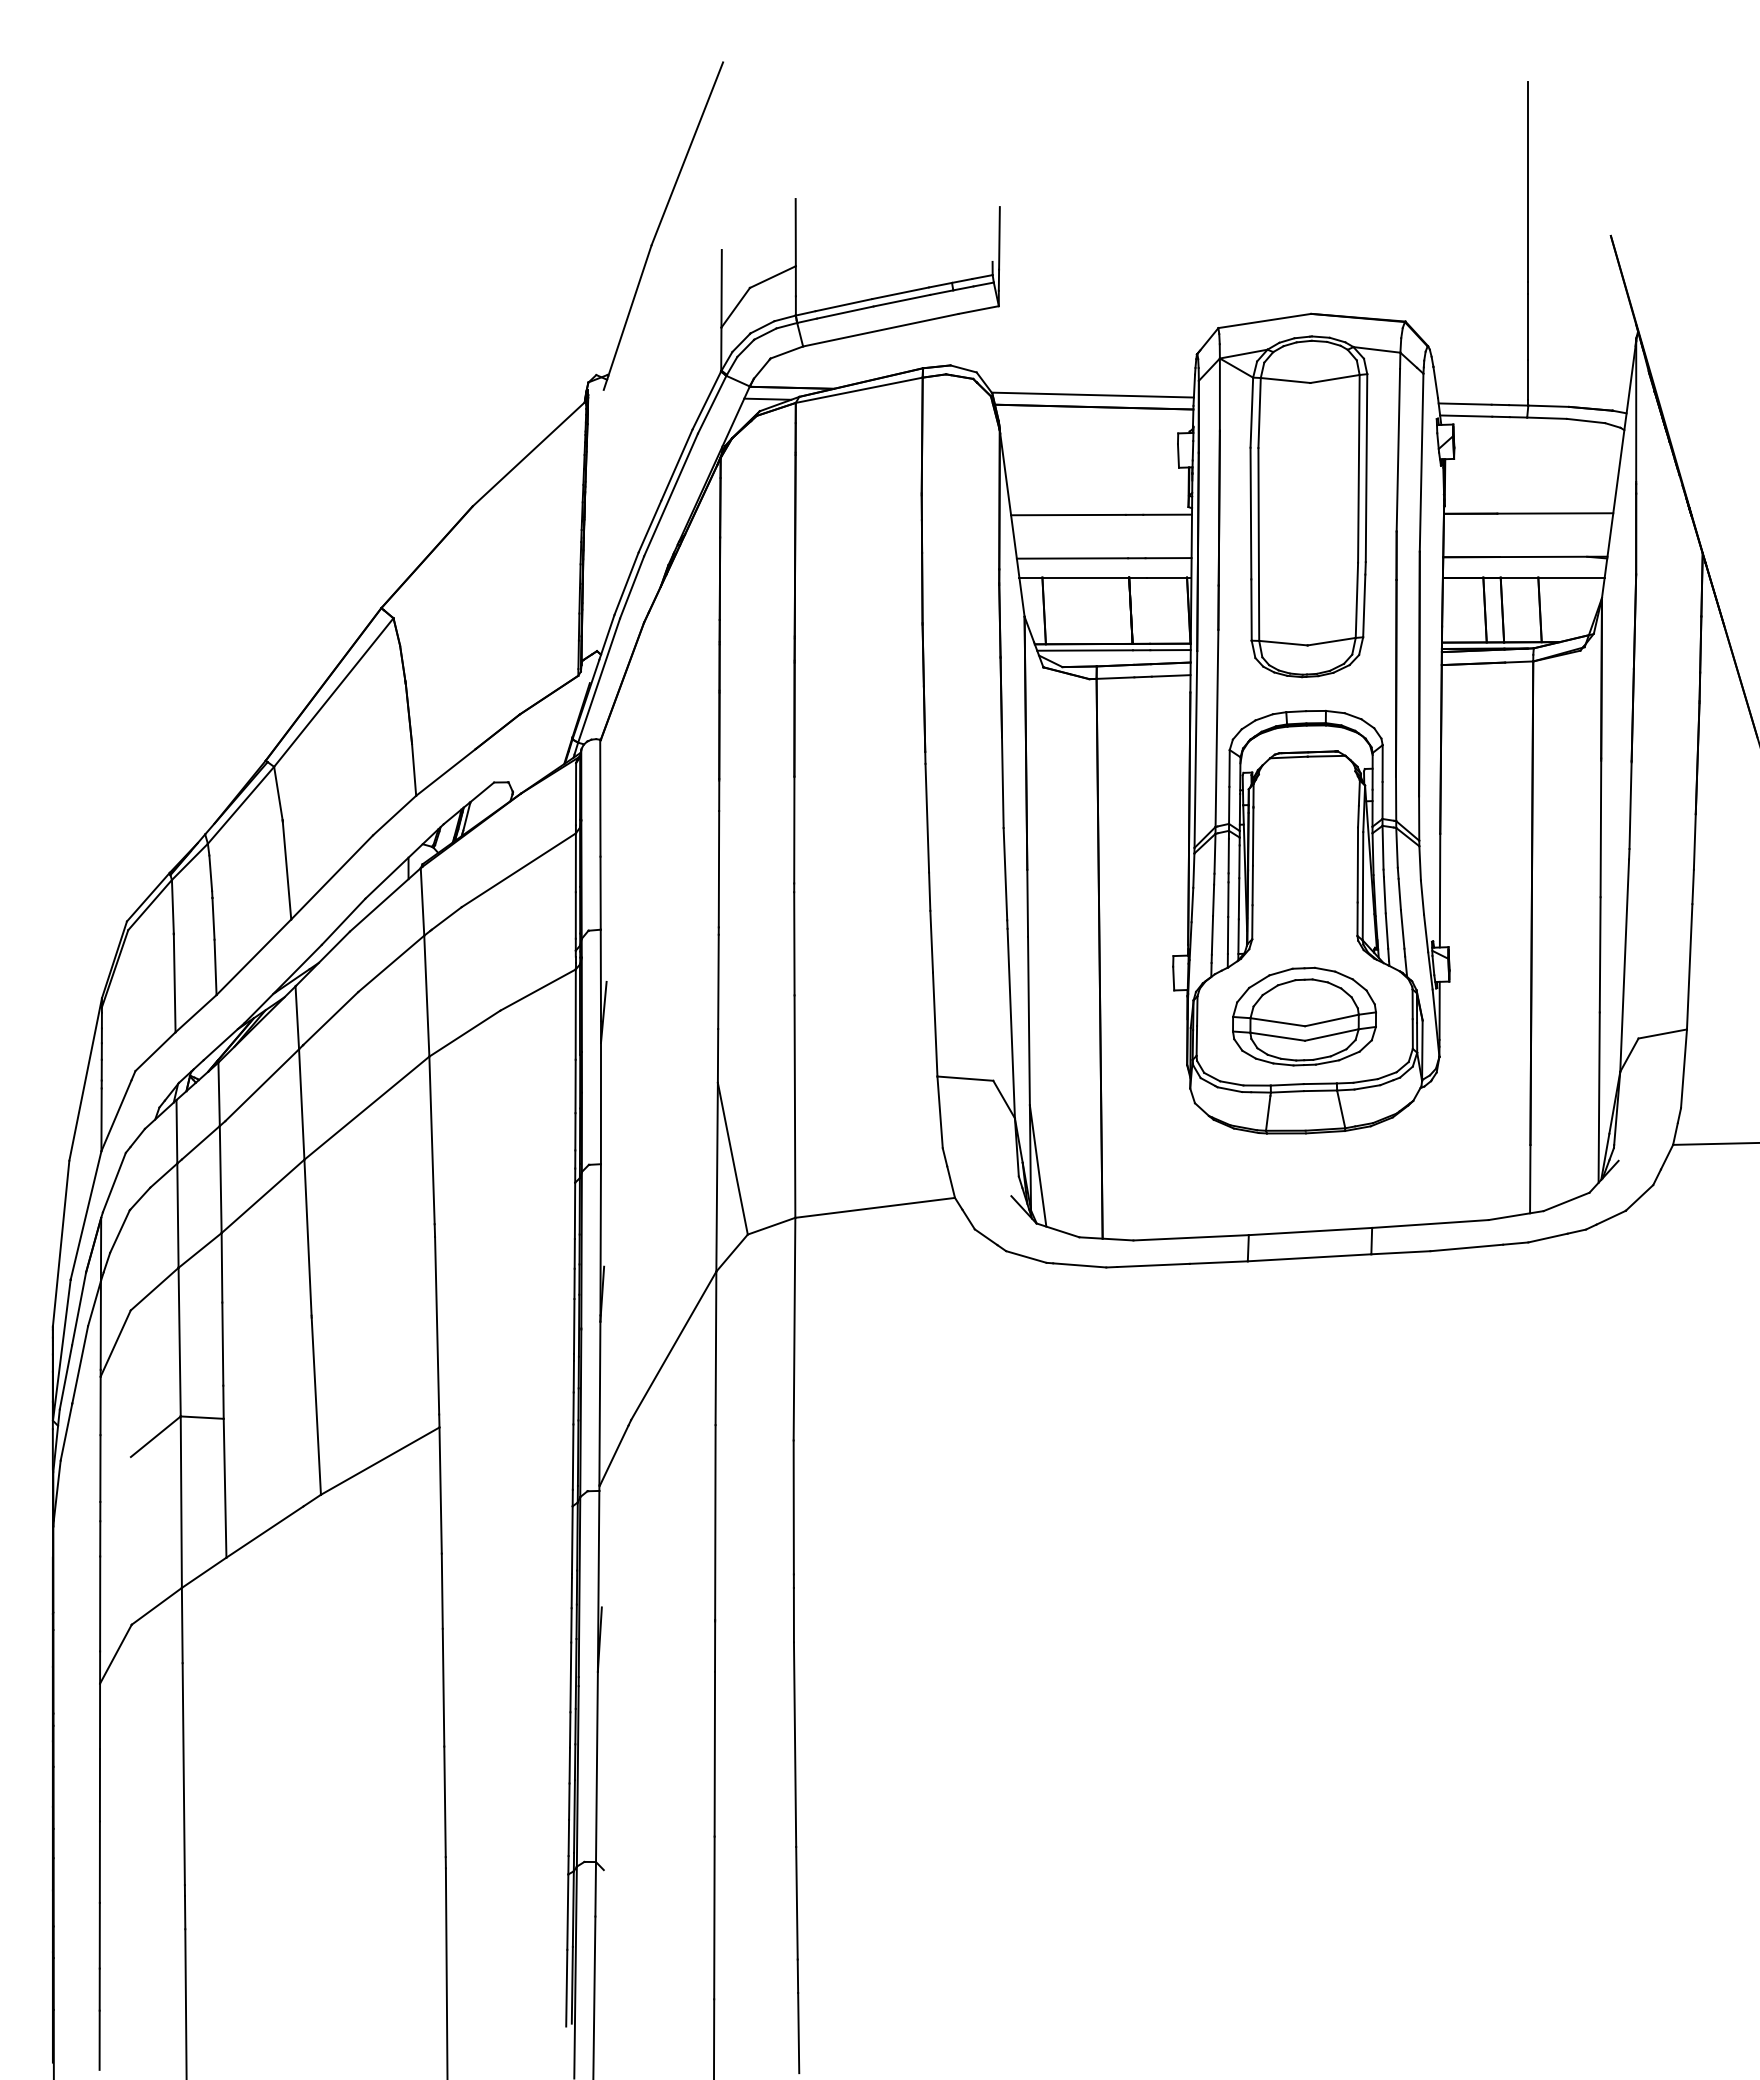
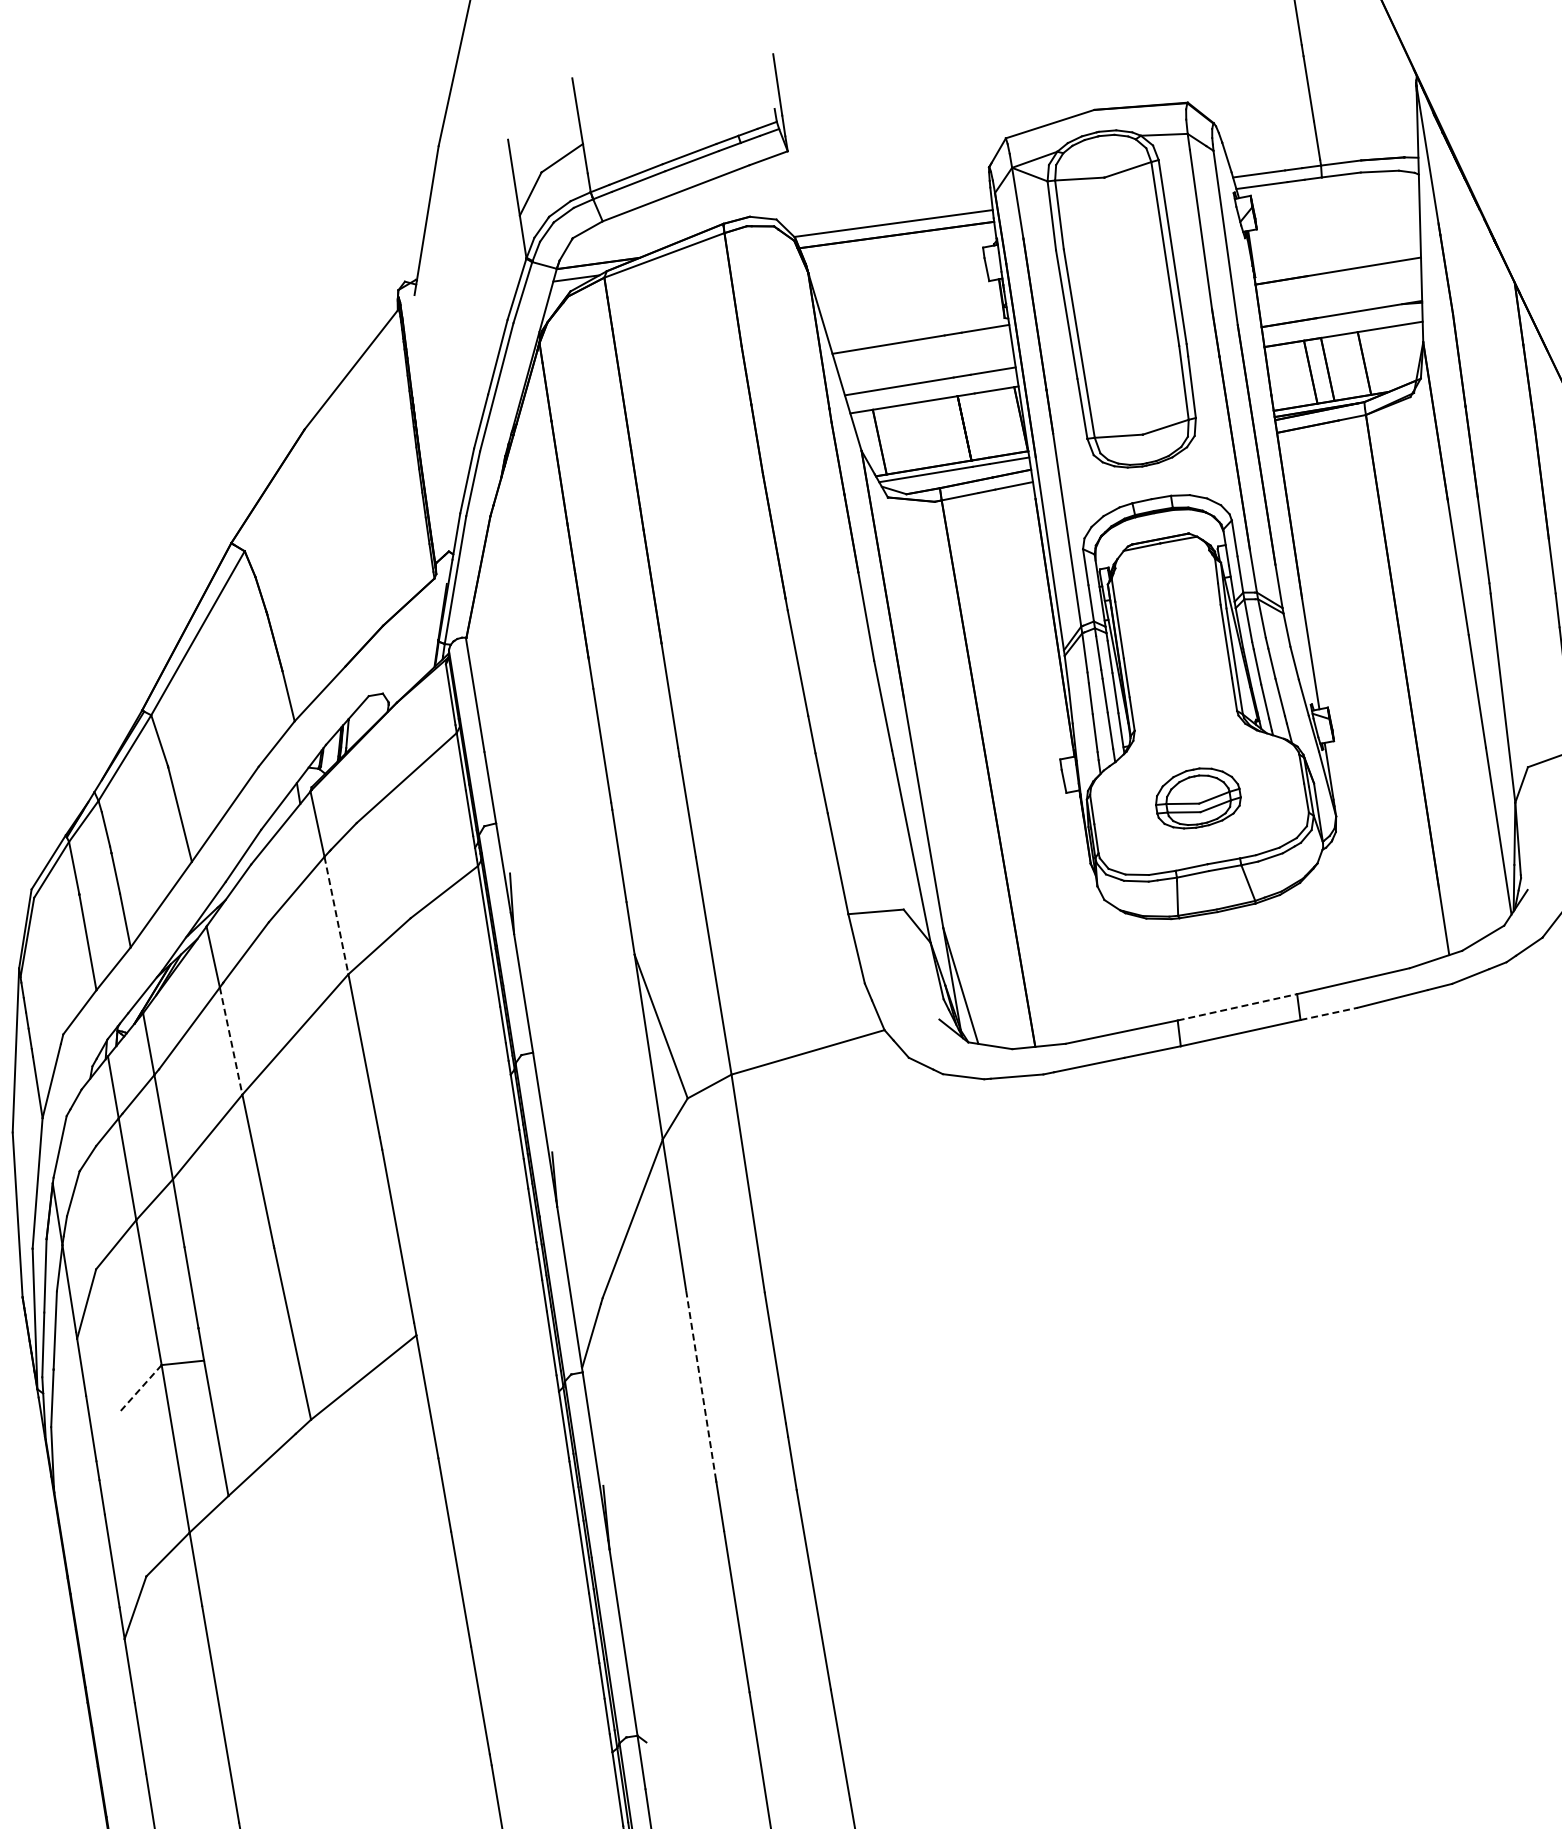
line: (426, 996) -> (336, 915), solid -> dashed
part: (1304, 1016) -> (1197, 798), size x0.6
line: (301, 1105) -> (231, 1042), solid -> dashed
line: (1310, 1231) -> (1237, 1007), solid -> dashed
line: (1400, 1252) -> (1328, 1013), solid -> dashed
line: (155, 1437) -> (140, 1389), solid -> dashed
line: (715, 1522) -> (701, 1385), solid -> dashed

